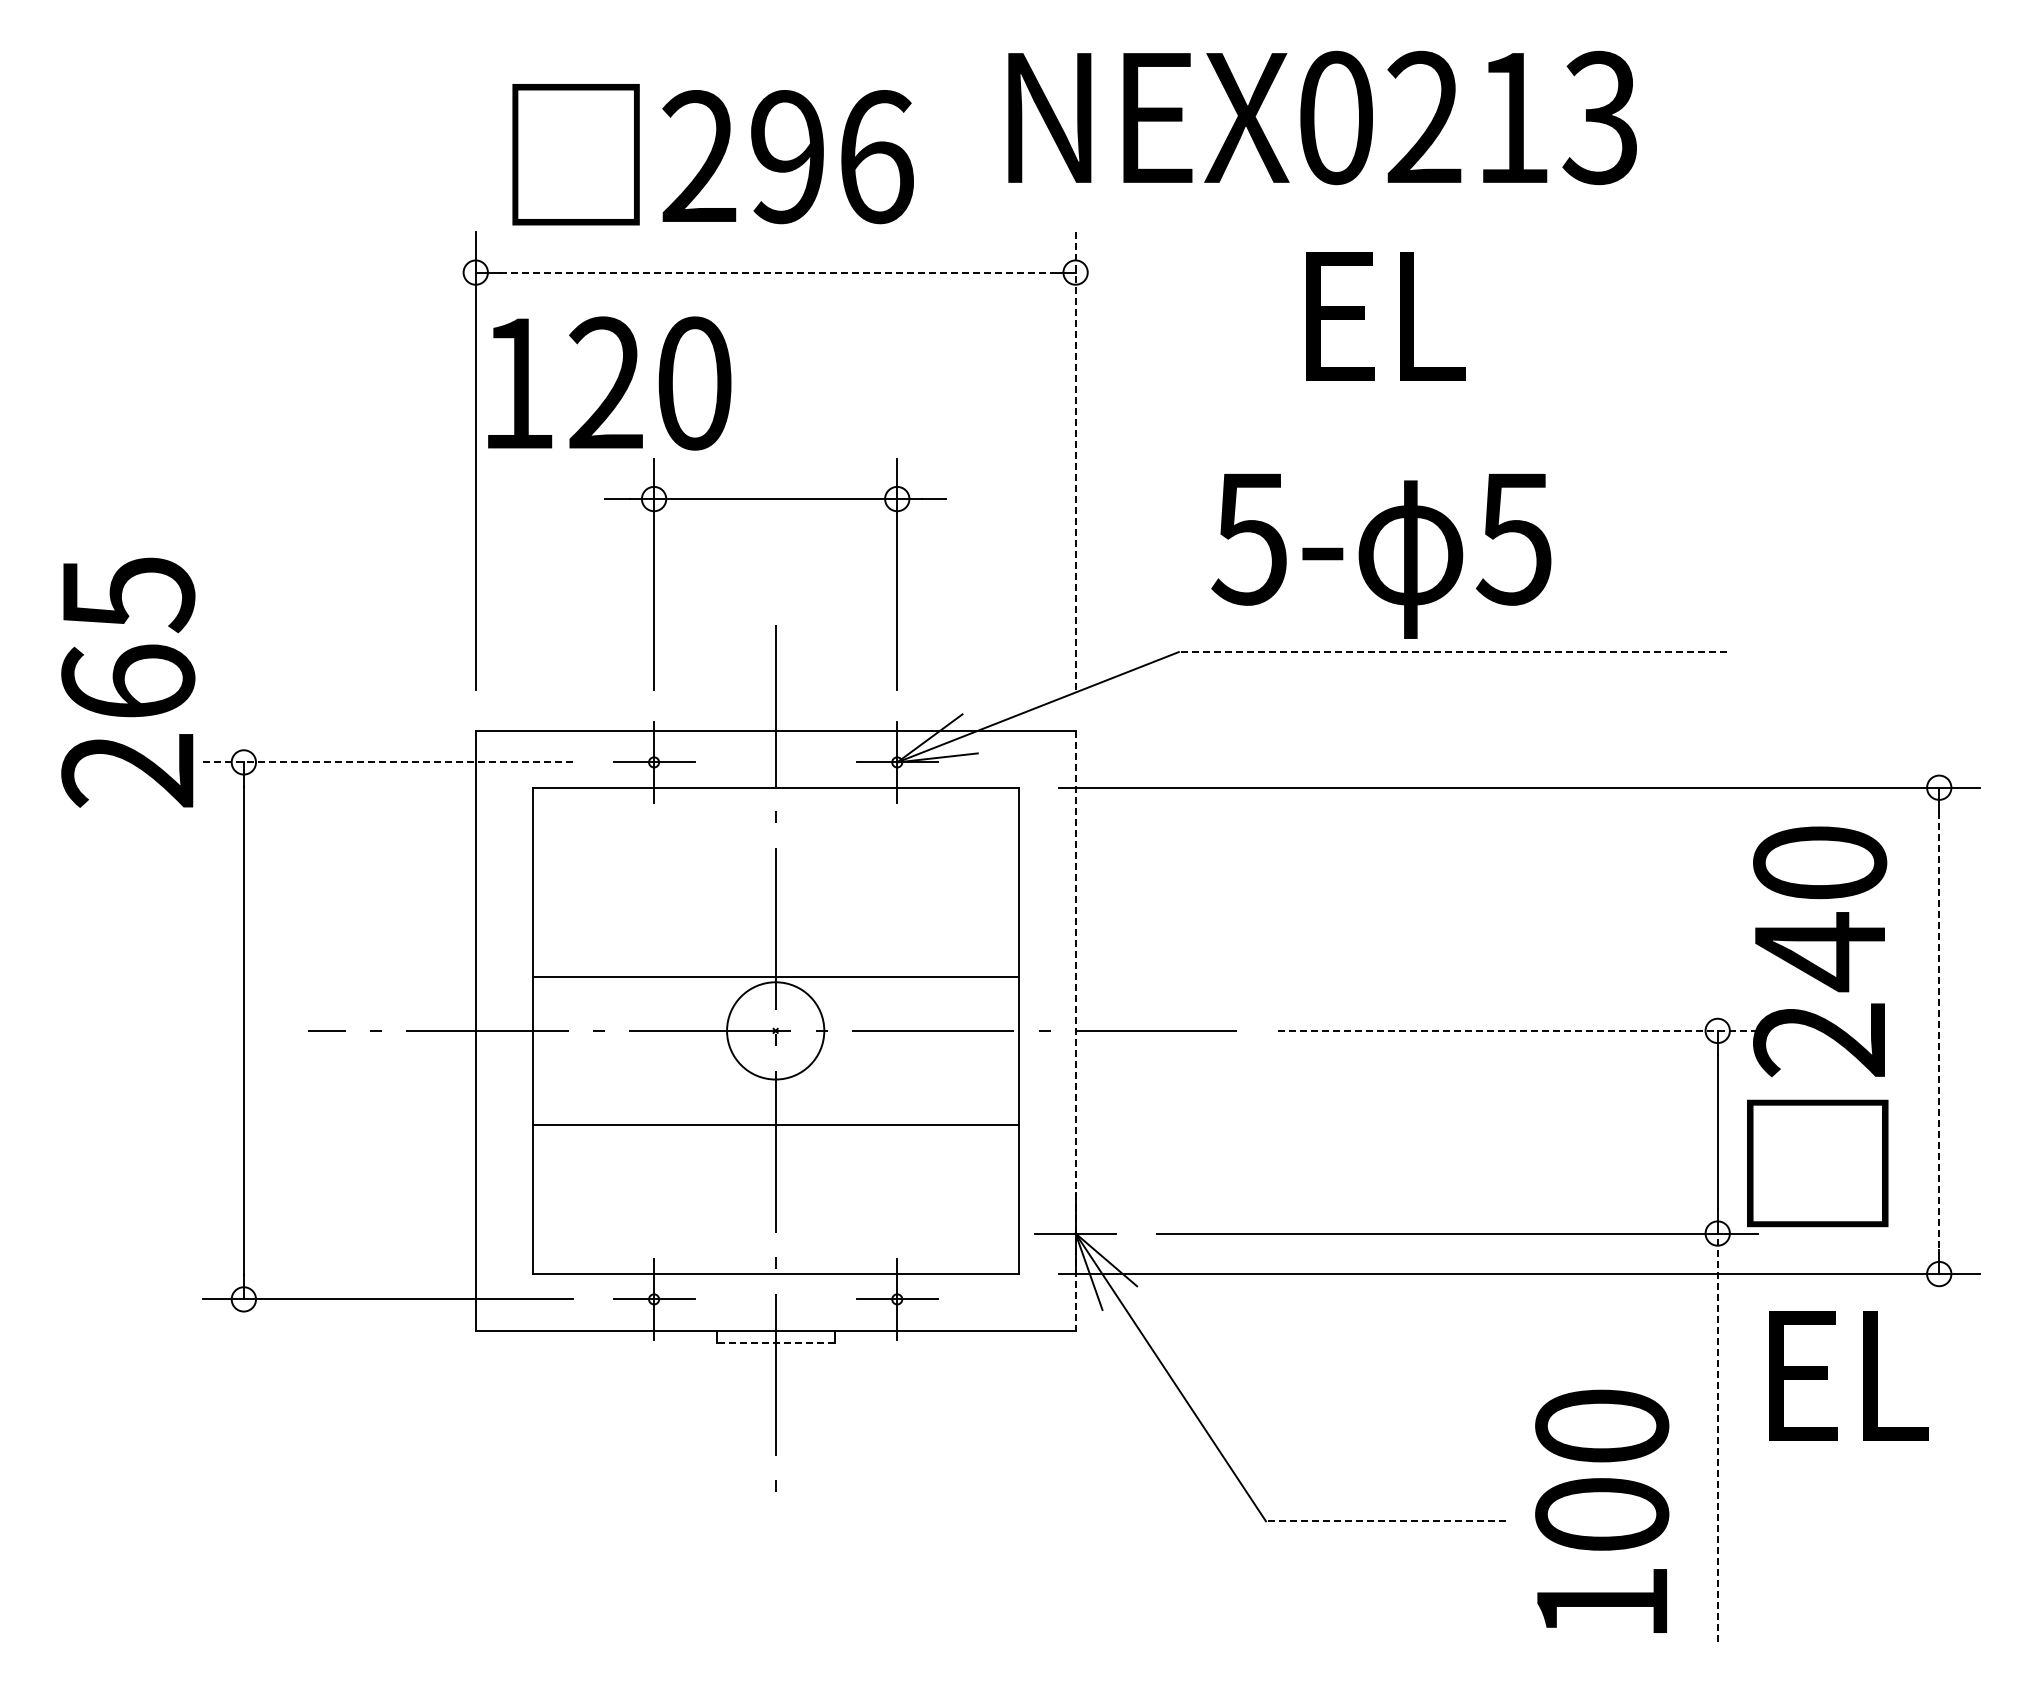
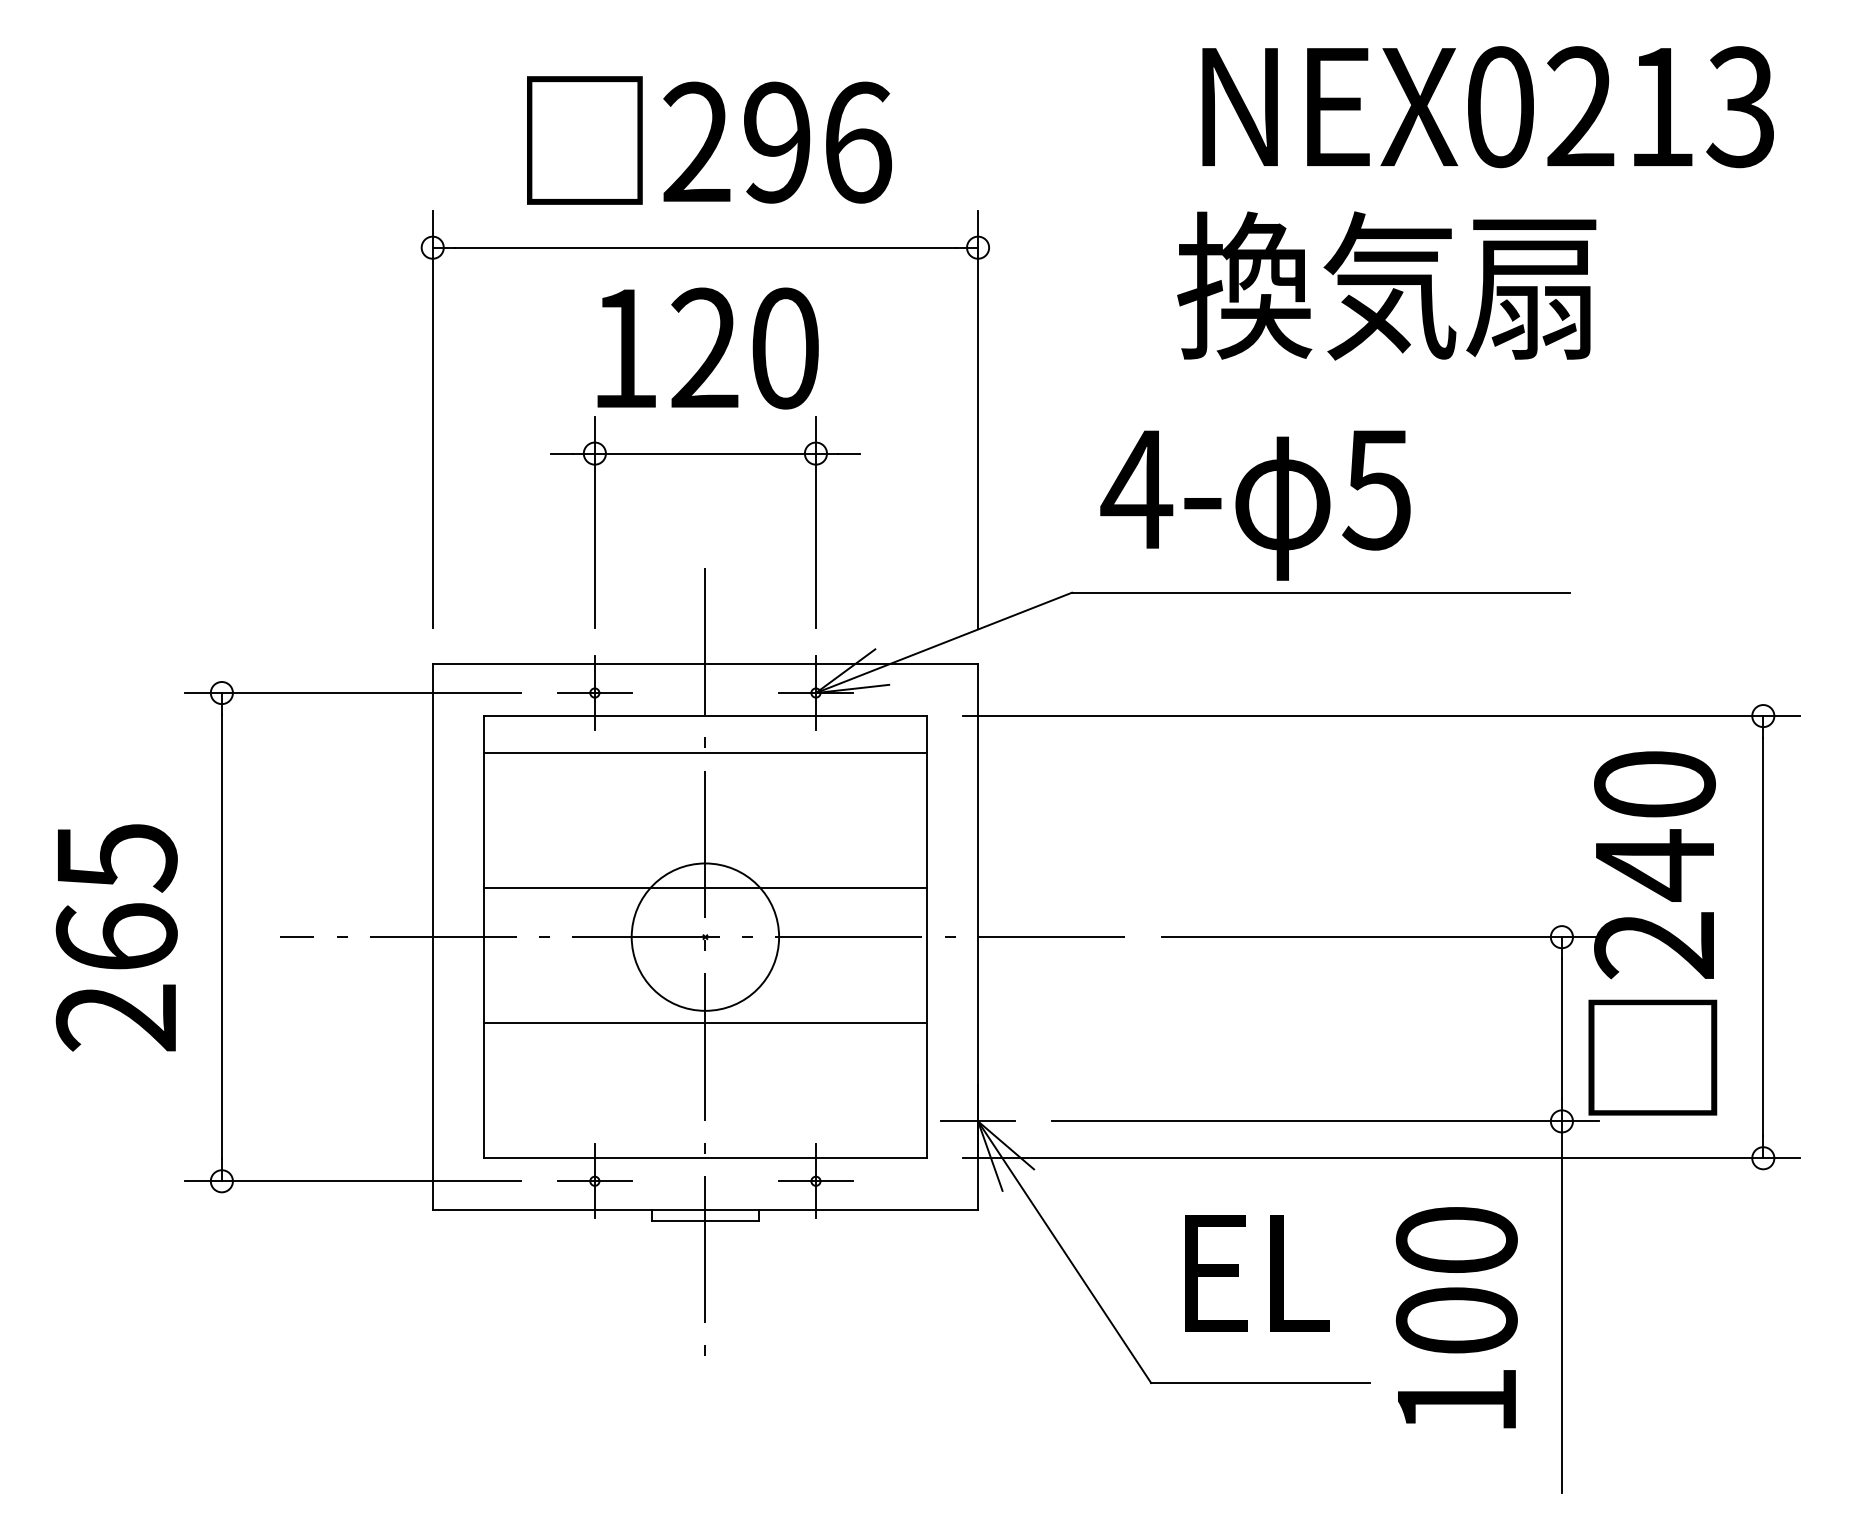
text: (1322, 117) -> (1488, 106), moved
text: (712, 154) -> (708, 140), moved
line: (775, 272) -> (705, 247), dashed -> solid
text: (1524, 314) -> (1386, 285), EL -> 換気扇
text: (609, 383) -> (707, 348), moved
line: (1075, 460) -> (978, 418), dashed -> solid
text: (1250, 539) -> (1137, 490), 5- -> 4-
line: (1452, 652) -> (1320, 593), dashed -> solid
text: (128, 682) -> (116, 937), moved
line: (388, 762) -> (353, 693), dashed -> solid
line: (775, 828) -> (705, 753), added
circle: (775, 1030) -> (705, 936), size x1.67
line: (1075, 1030) -> (978, 936), dashed -> solid
line: (1518, 1030) -> (1380, 936), dashed -> solid
line: (1939, 1030) -> (1763, 936), dashed -> solid
line: (775, 1342) -> (705, 1220), dashed -> solid
text: (1848, 1375) -> (1257, 1273), moved
line: (1717, 1437) -> (1561, 1306), dashed -> solid
text: (1602, 1510) -> (1457, 1316), moved
line: (1385, 1521) -> (1259, 1383), dashed -> solid

